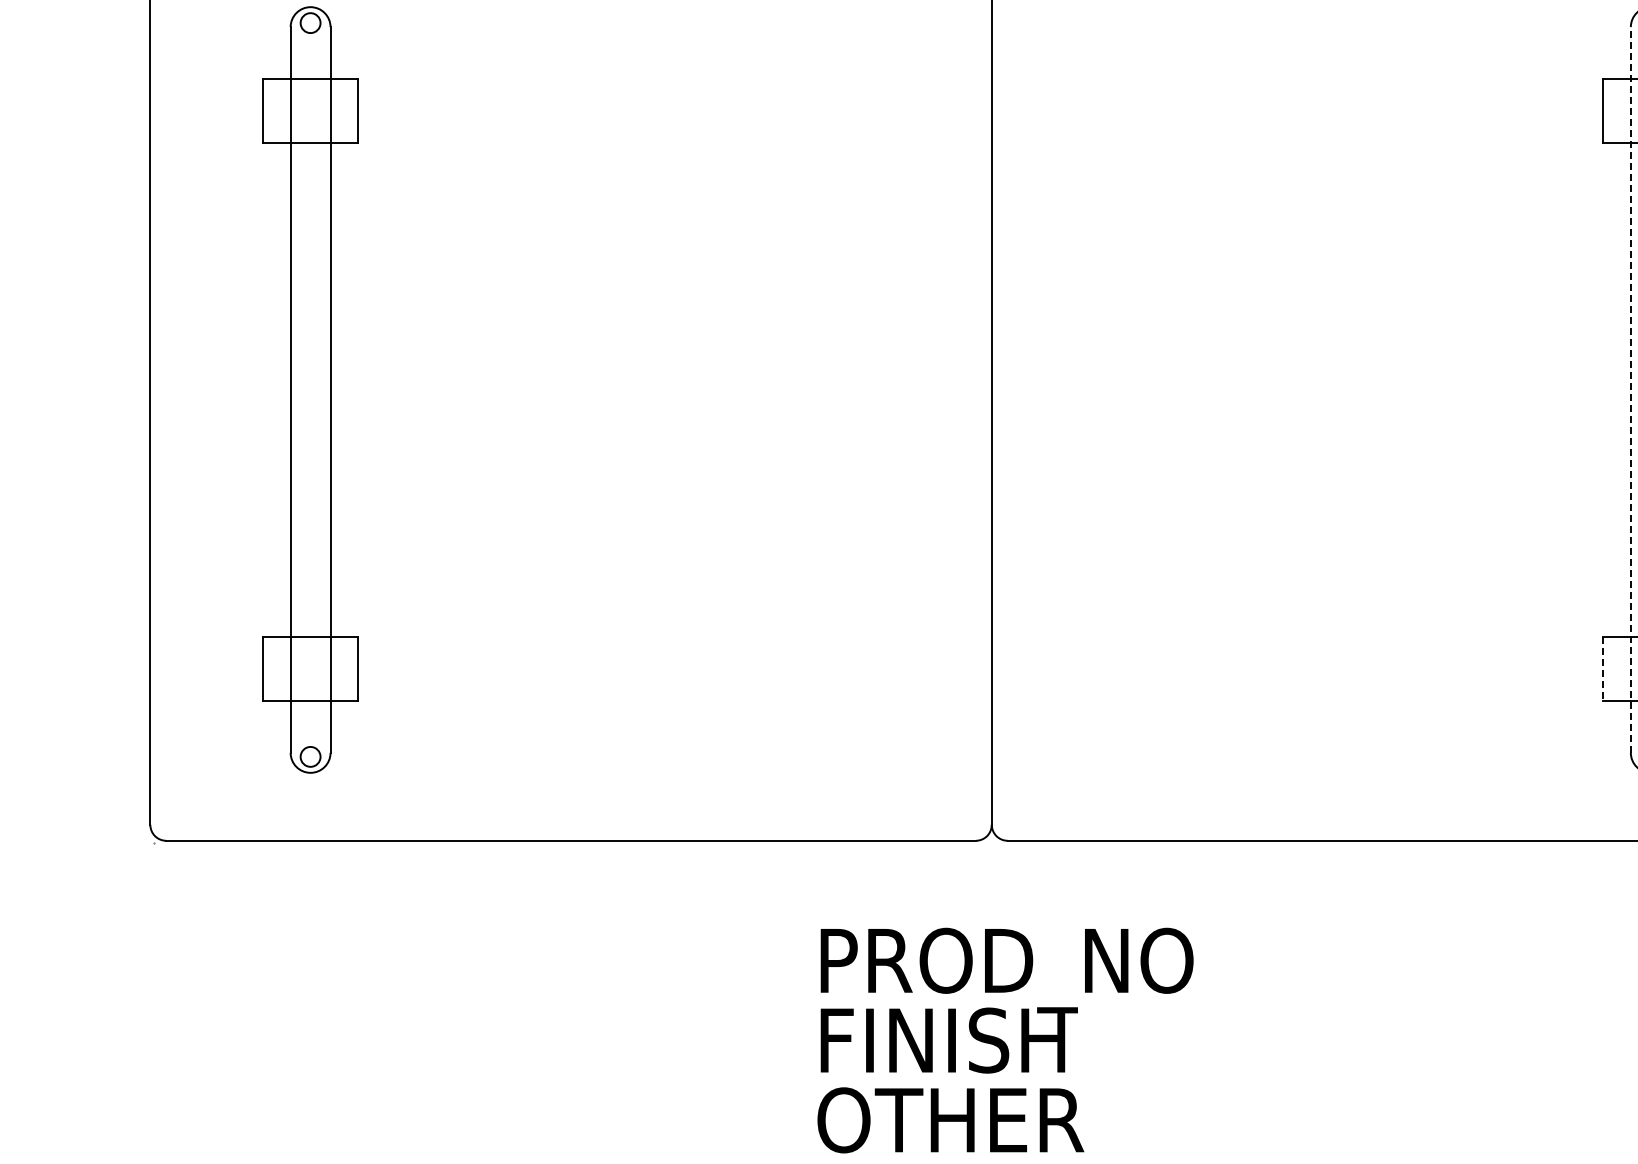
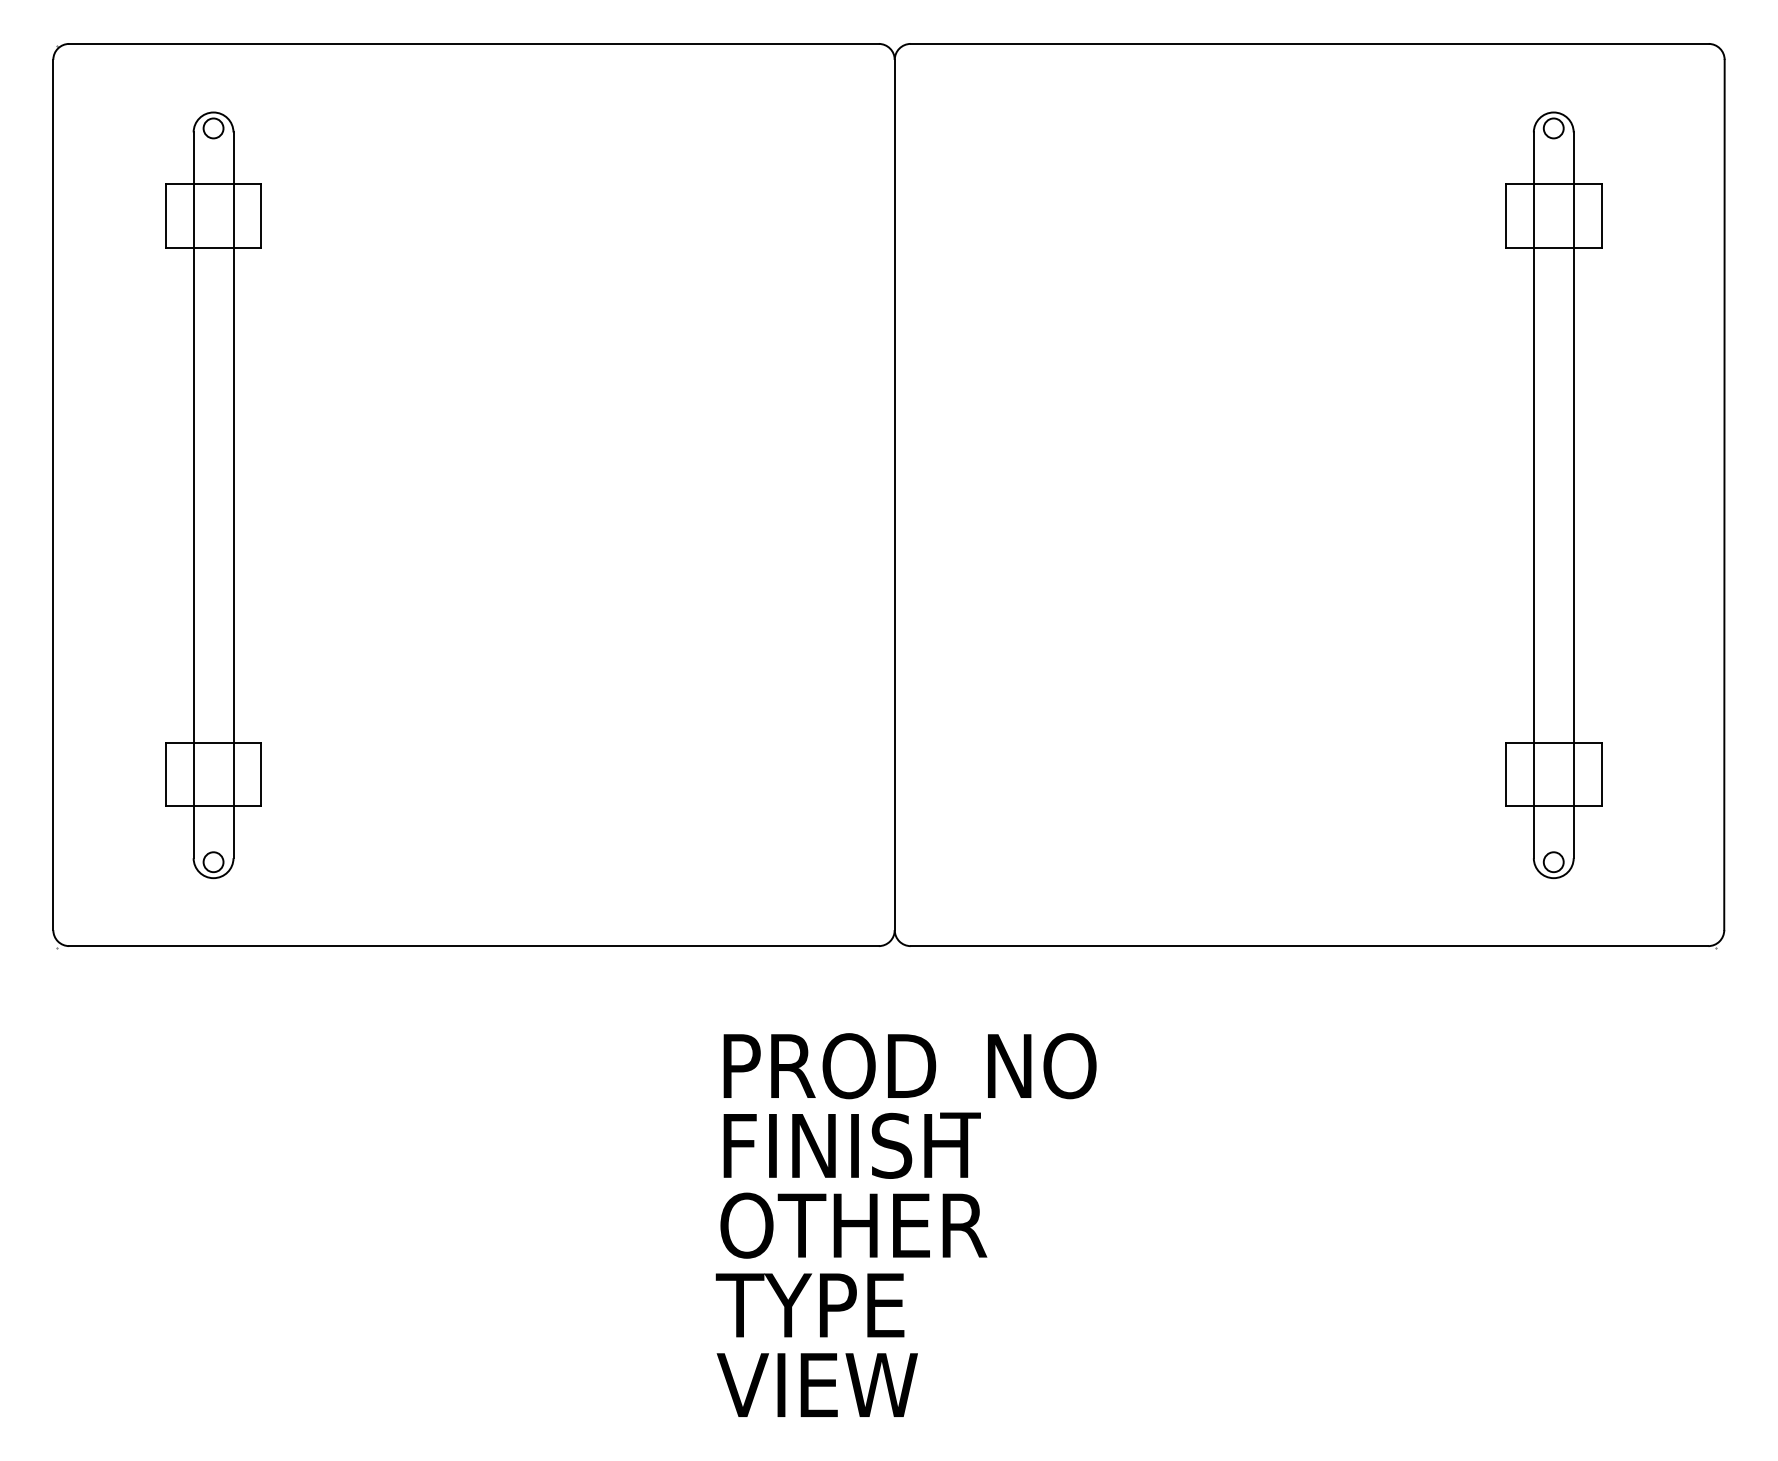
line: (1630, 390) -> (1533, 495), dashed -> solid
line: (1602, 669) -> (1505, 774), dashed -> solid

